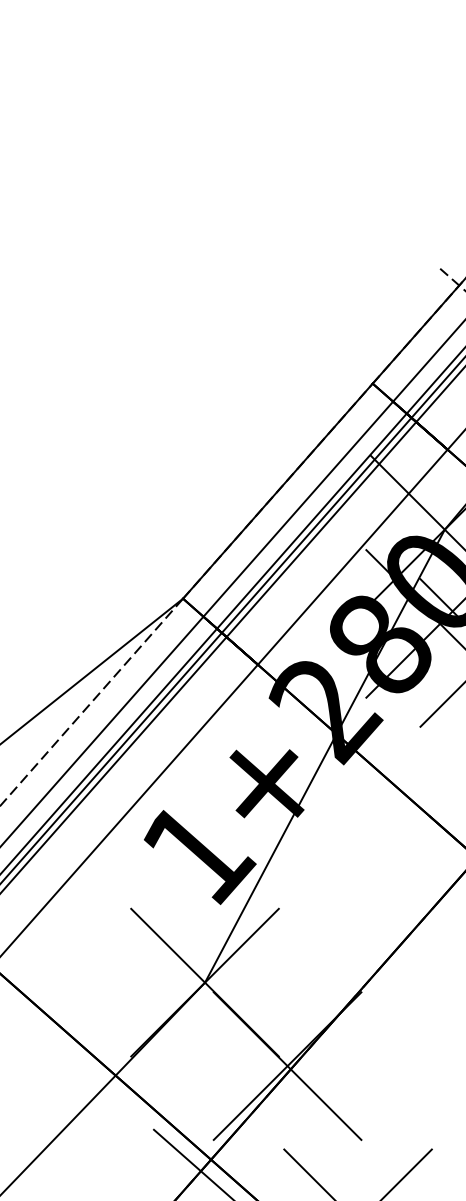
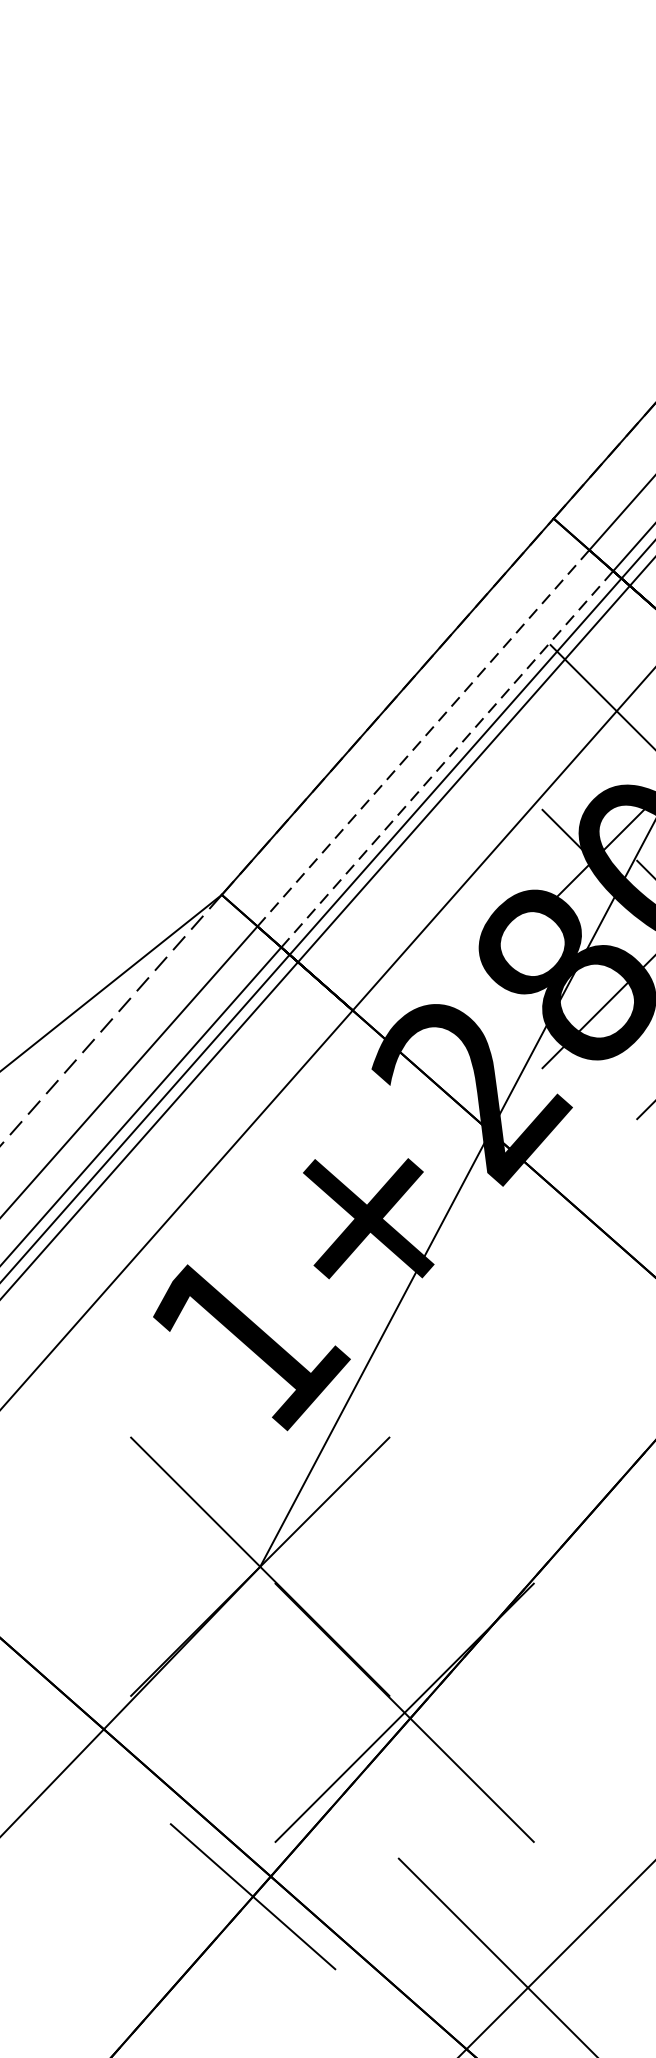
line: (298, 508) -> (423, 737), solid -> dashed
line: (312, 520) -> (448, 758), solid -> dashed

